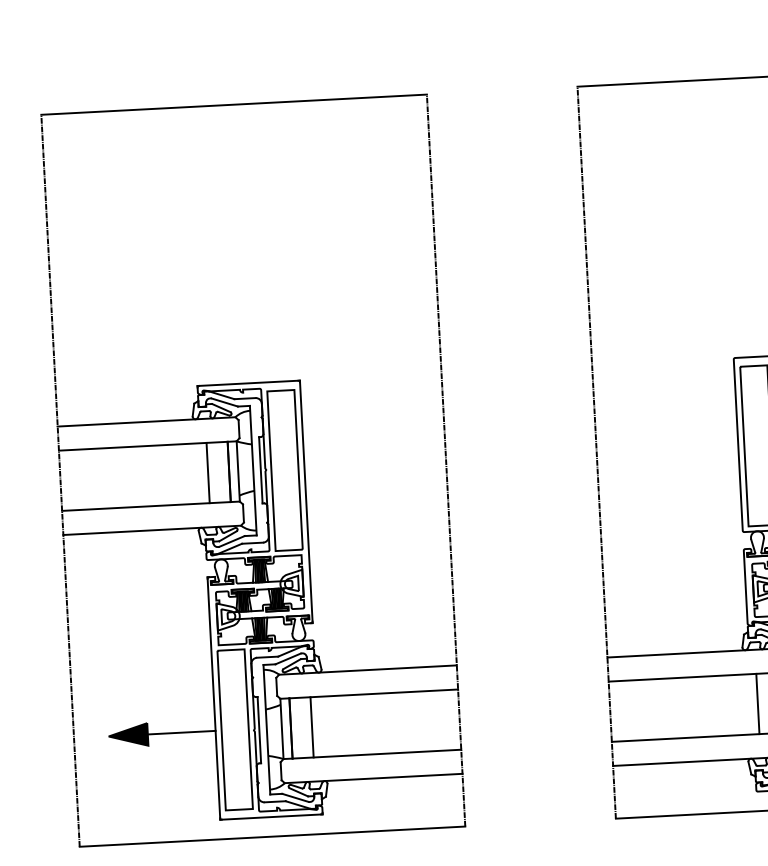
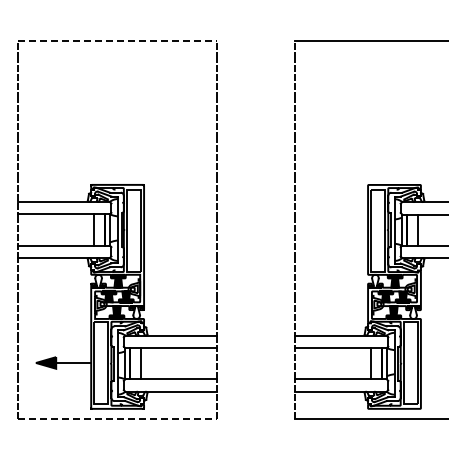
line: (233, 105) -> (117, 41), solid -> dashed
line: (272, 835) -> (117, 418), solid -> dashed

